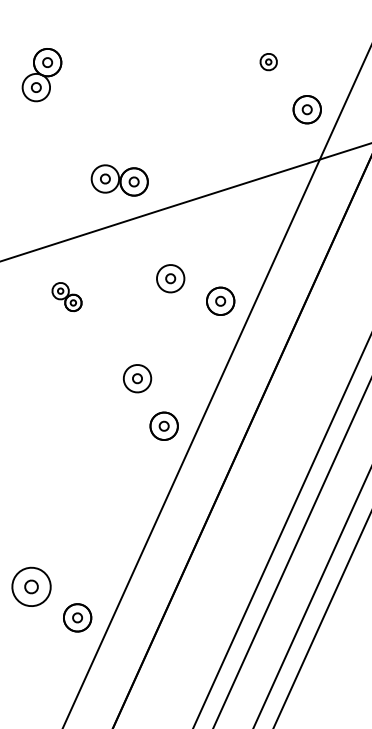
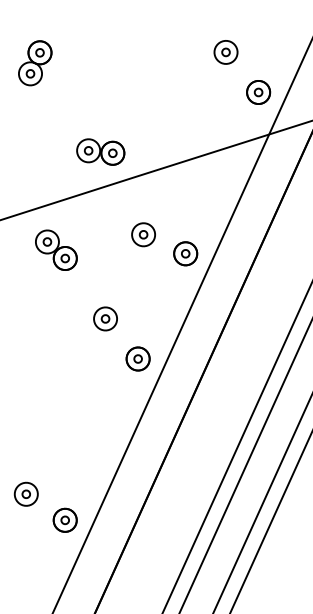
part: (268, 61) -> (225, 51), size x1.67
part: (66, 296) -> (55, 249), size x1.67
part: (137, 378) -> (105, 318), moved
part: (30, 586) -> (25, 493), size x0.71

